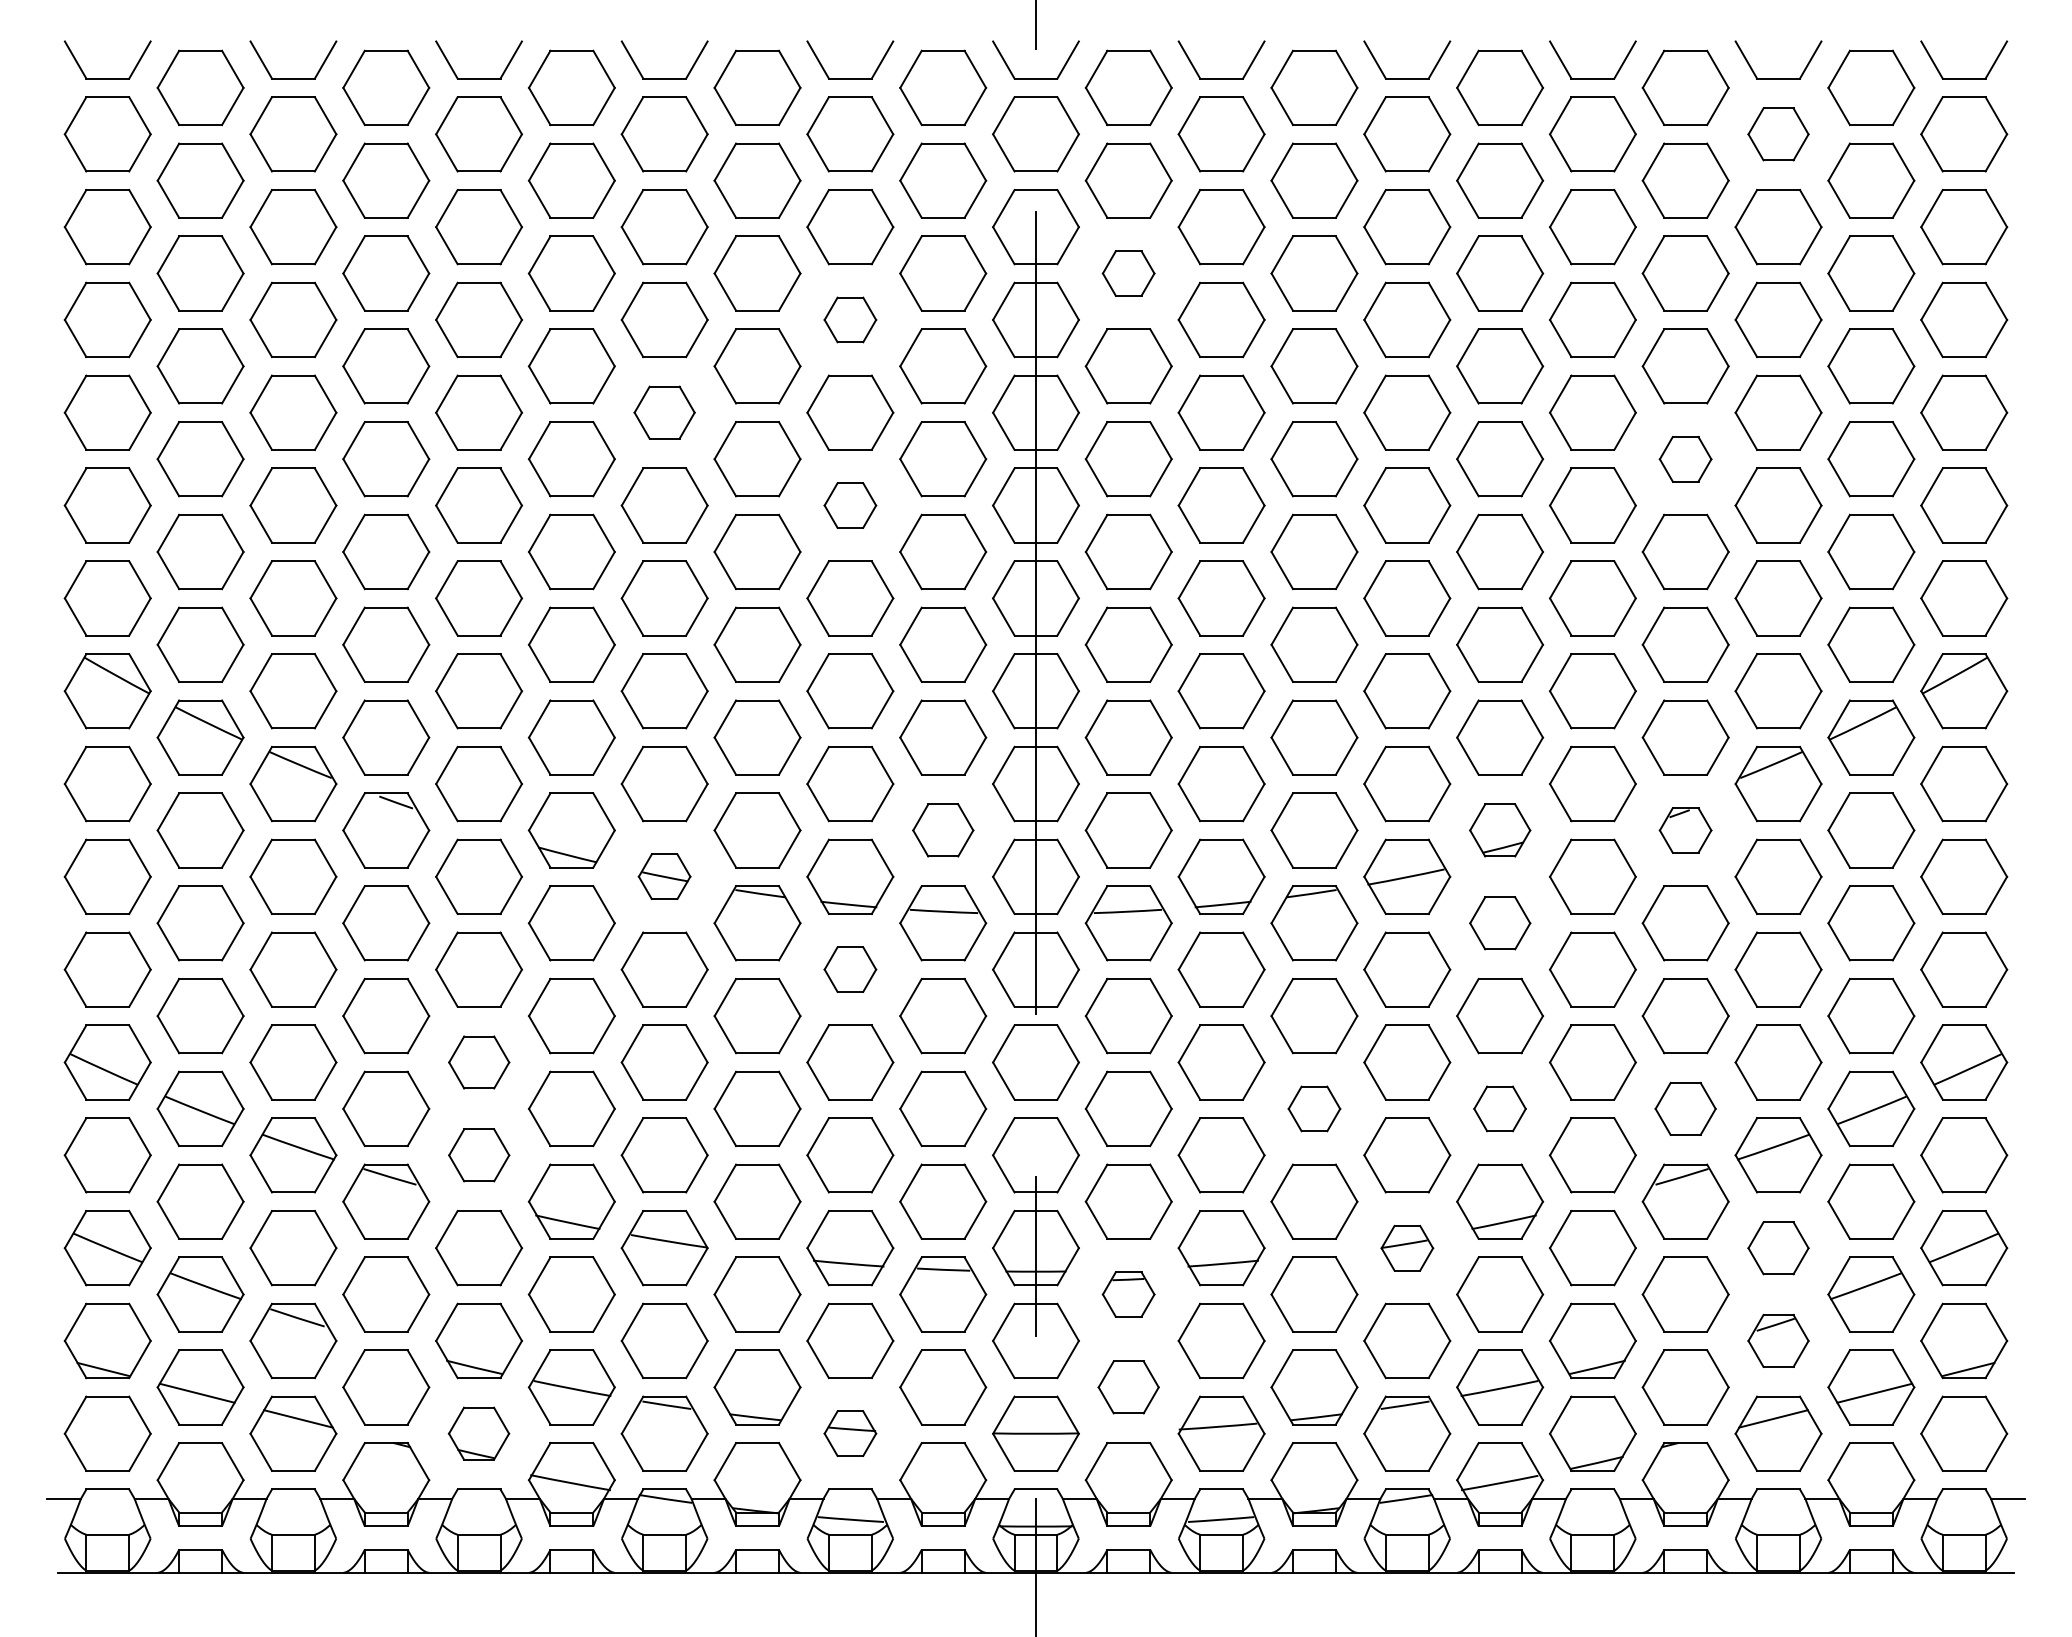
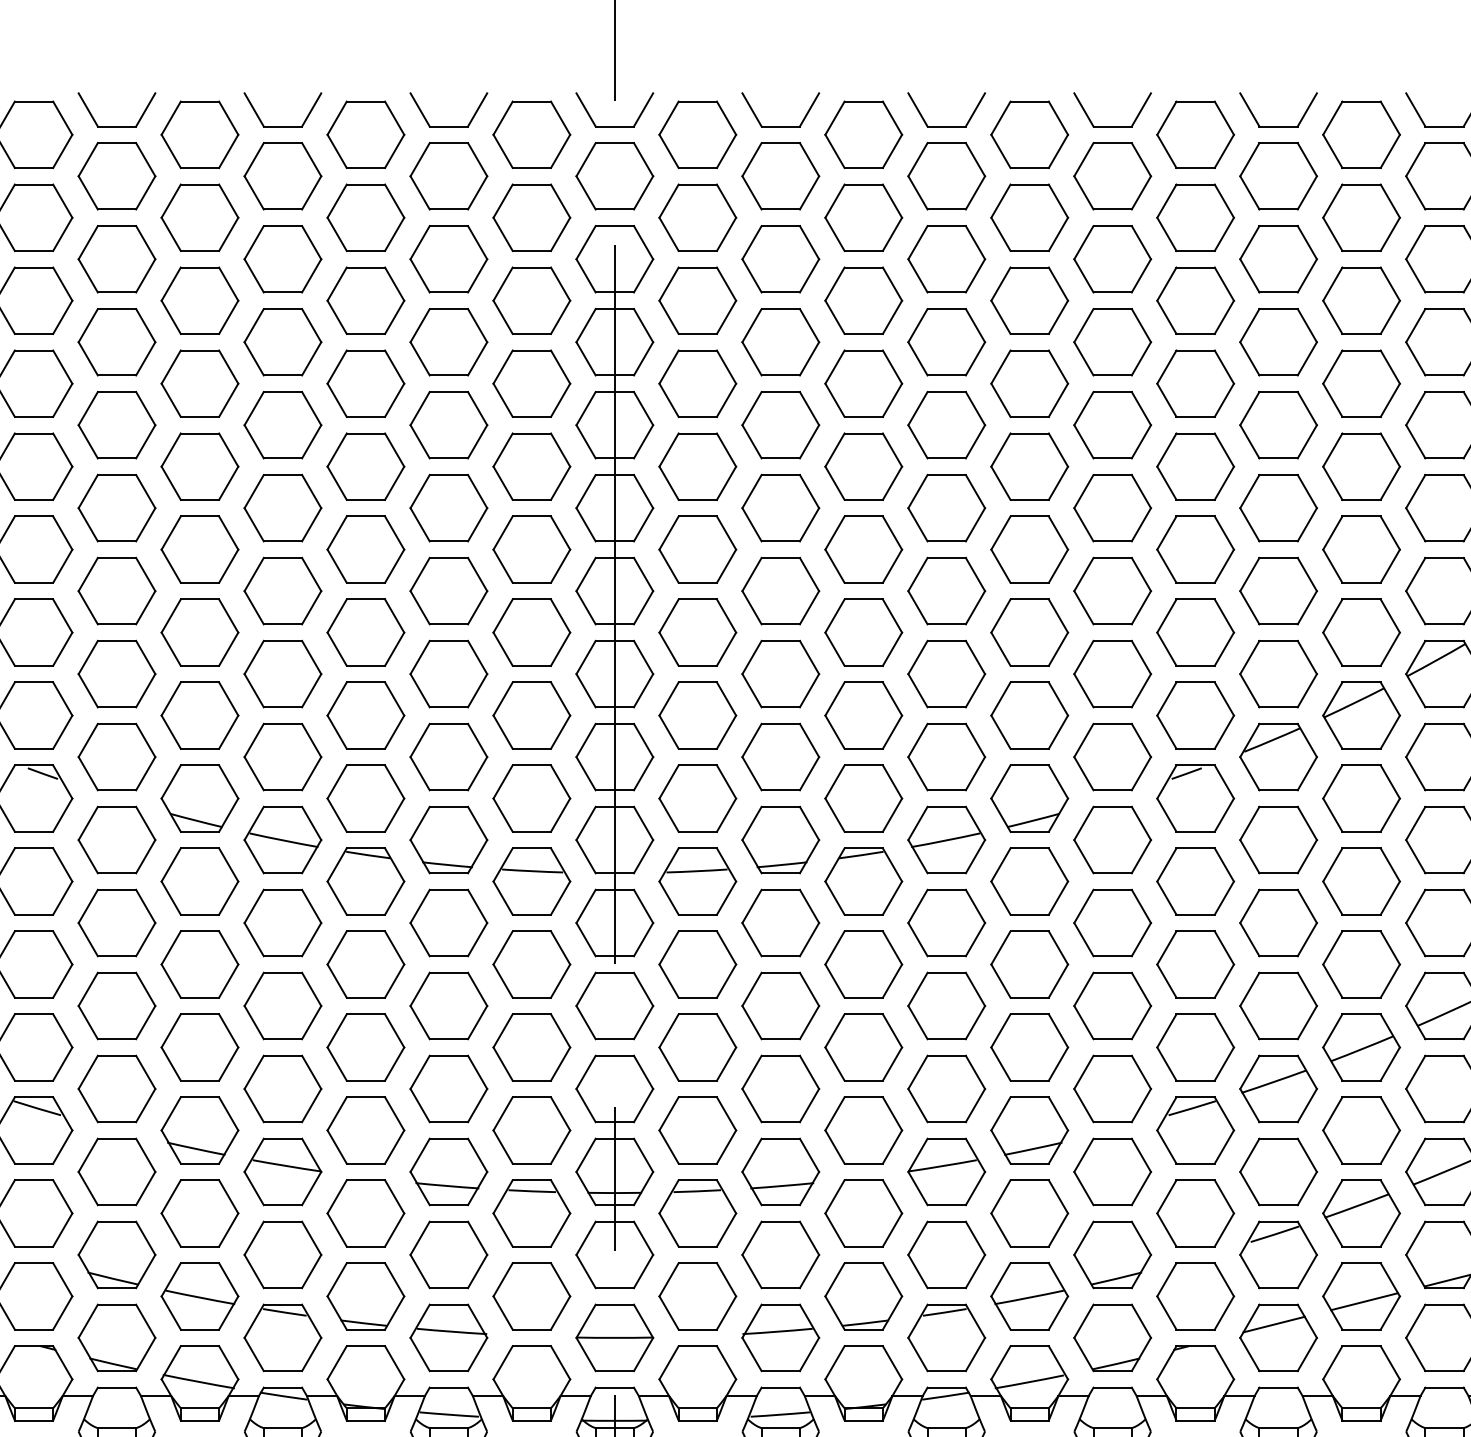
part: (1778, 134) -> (1278, 176), size x1.43
part: (1128, 273) -> (697, 300), size x1.67
part: (850, 319) -> (449, 341), size x1.67
part: (664, 412) -> (282, 424), size x1.43
part: (1685, 459) -> (1195, 466), size x1.67
part: (850, 505) -> (449, 508), size x1.67
part: (943, 830) -> (532, 798), size x1.43
part: (1500, 830) -> (1030, 798), size x1.43
part: (1685, 830) -> (1195, 798), size x1.67
part: (664, 876) -> (282, 839), size x1.67
part: (1500, 923) -> (1030, 881), size x1.43
part: (850, 969) -> (449, 922), size x1.67
part: (479, 1062) -> (117, 1006), size x1.43
part: (1314, 1108) -> (863, 1047), size x1.67
part: (1499, 1108) -> (1029, 1047), size x1.67
part: (1685, 1108) -> (1195, 1047), size x1.43
part: (479, 1155) -> (117, 1089), size x1.43
part: (1407, 1248) -> (946, 1172), size x1.67
part: (1778, 1248) -> (1278, 1172), size x1.43
part: (1128, 1294) -> (697, 1213), size x1.67
part: (1778, 1340) -> (1278, 1254), size x1.43
part: (1128, 1387) -> (697, 1296), size x1.43
part: (478, 1433) -> (116, 1337), size x1.43
part: (850, 1433) -> (449, 1337), size x1.67

